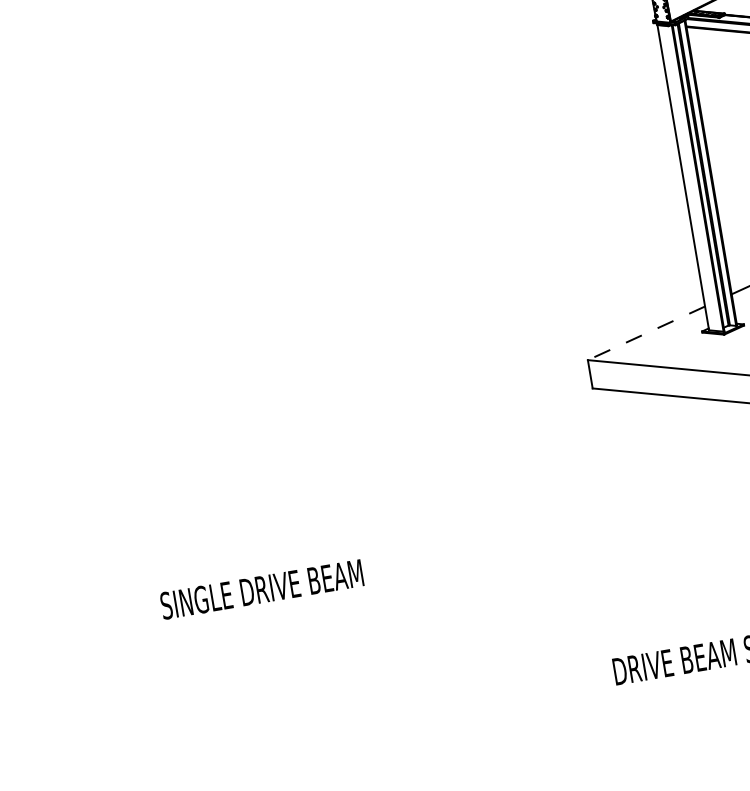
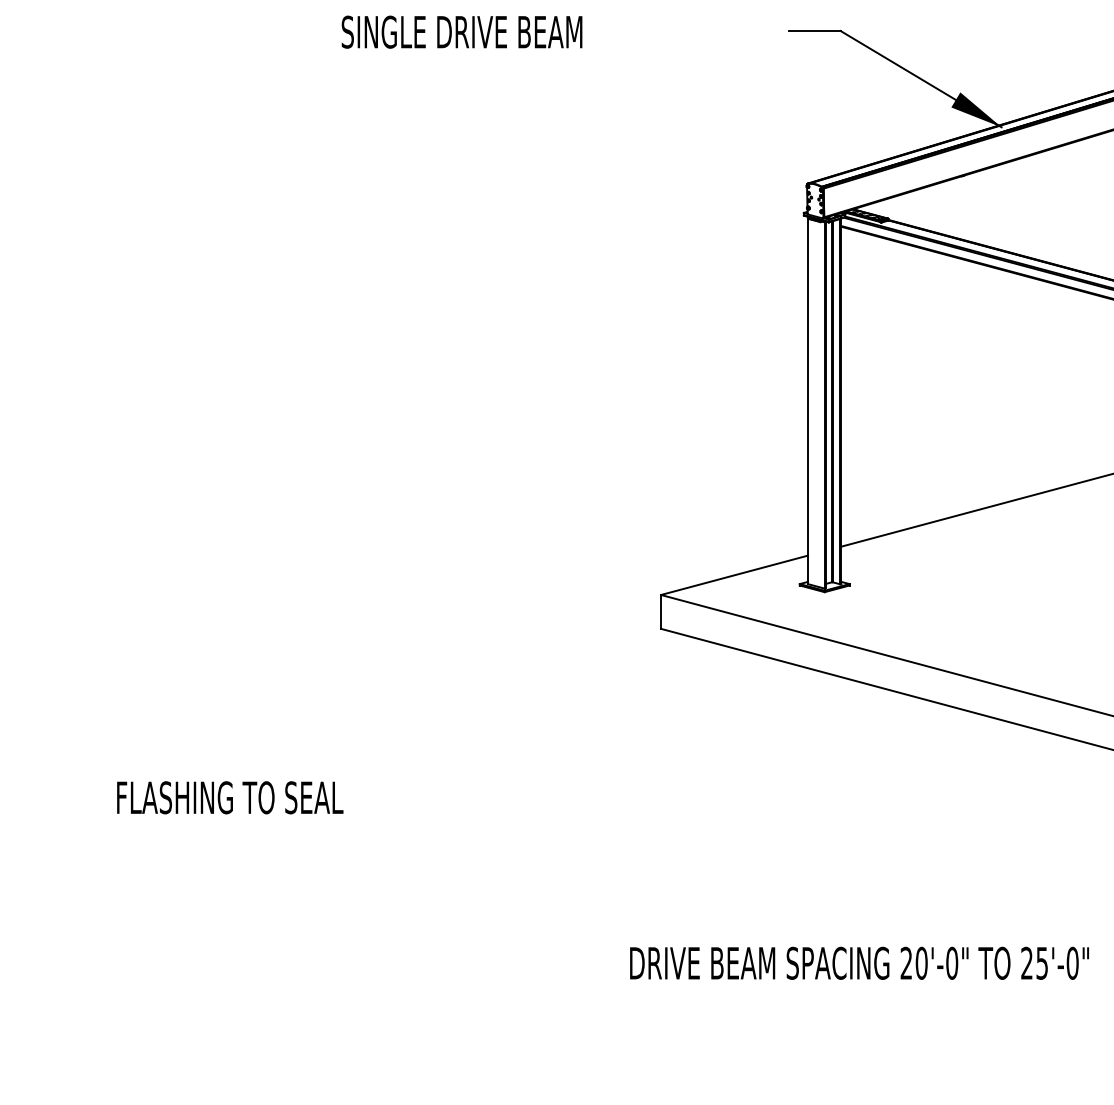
line: (646, 333) -> (734, 575), dashed -> solid
text: (261, 589) -> (236, 797), SINGLE DRIVE BEAM -> FLASHING TO SEAL

